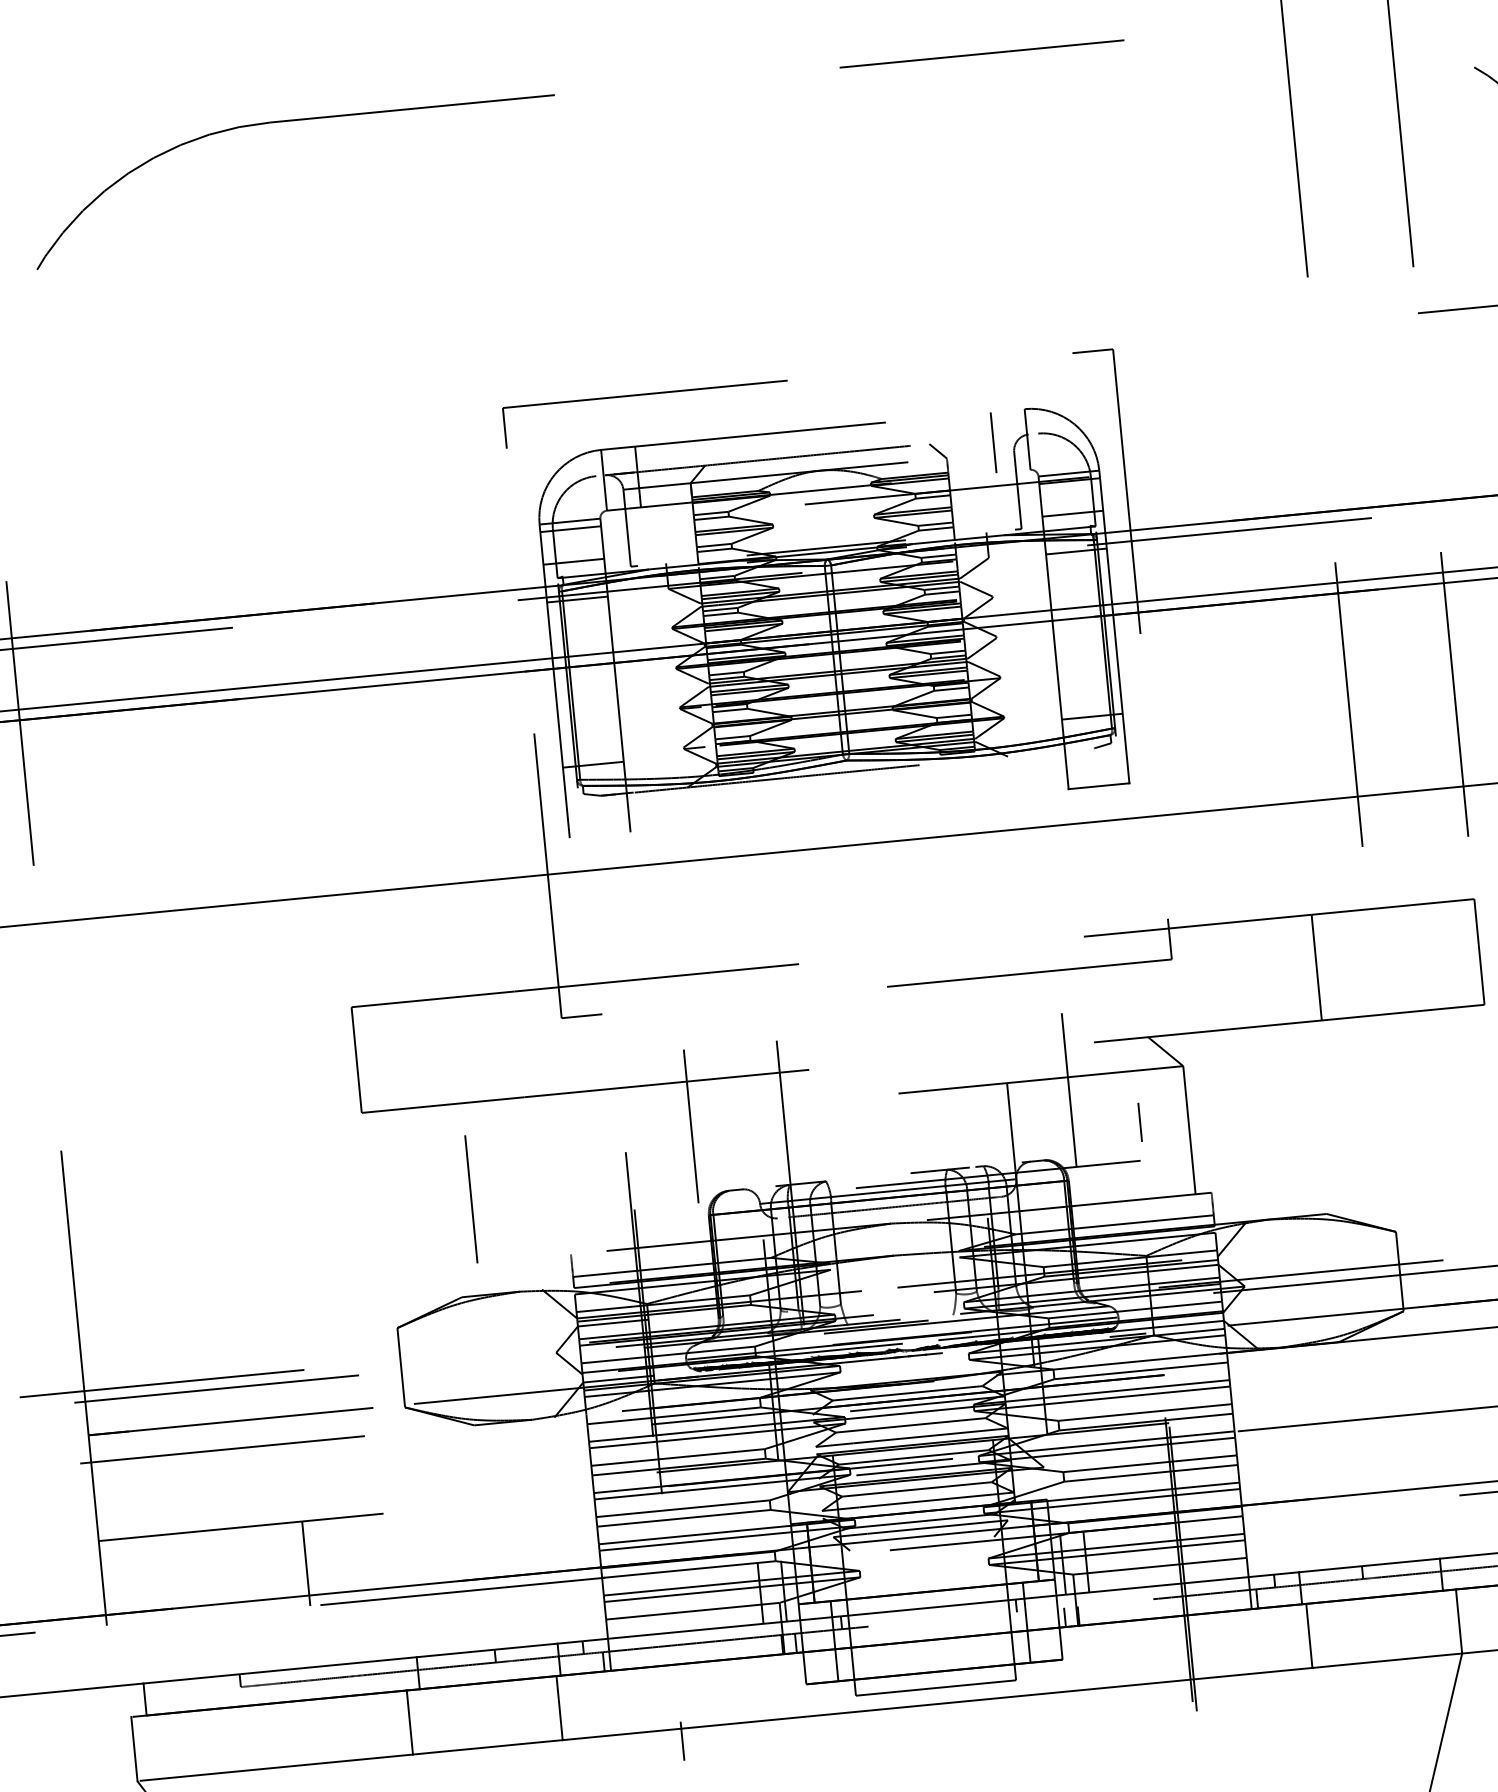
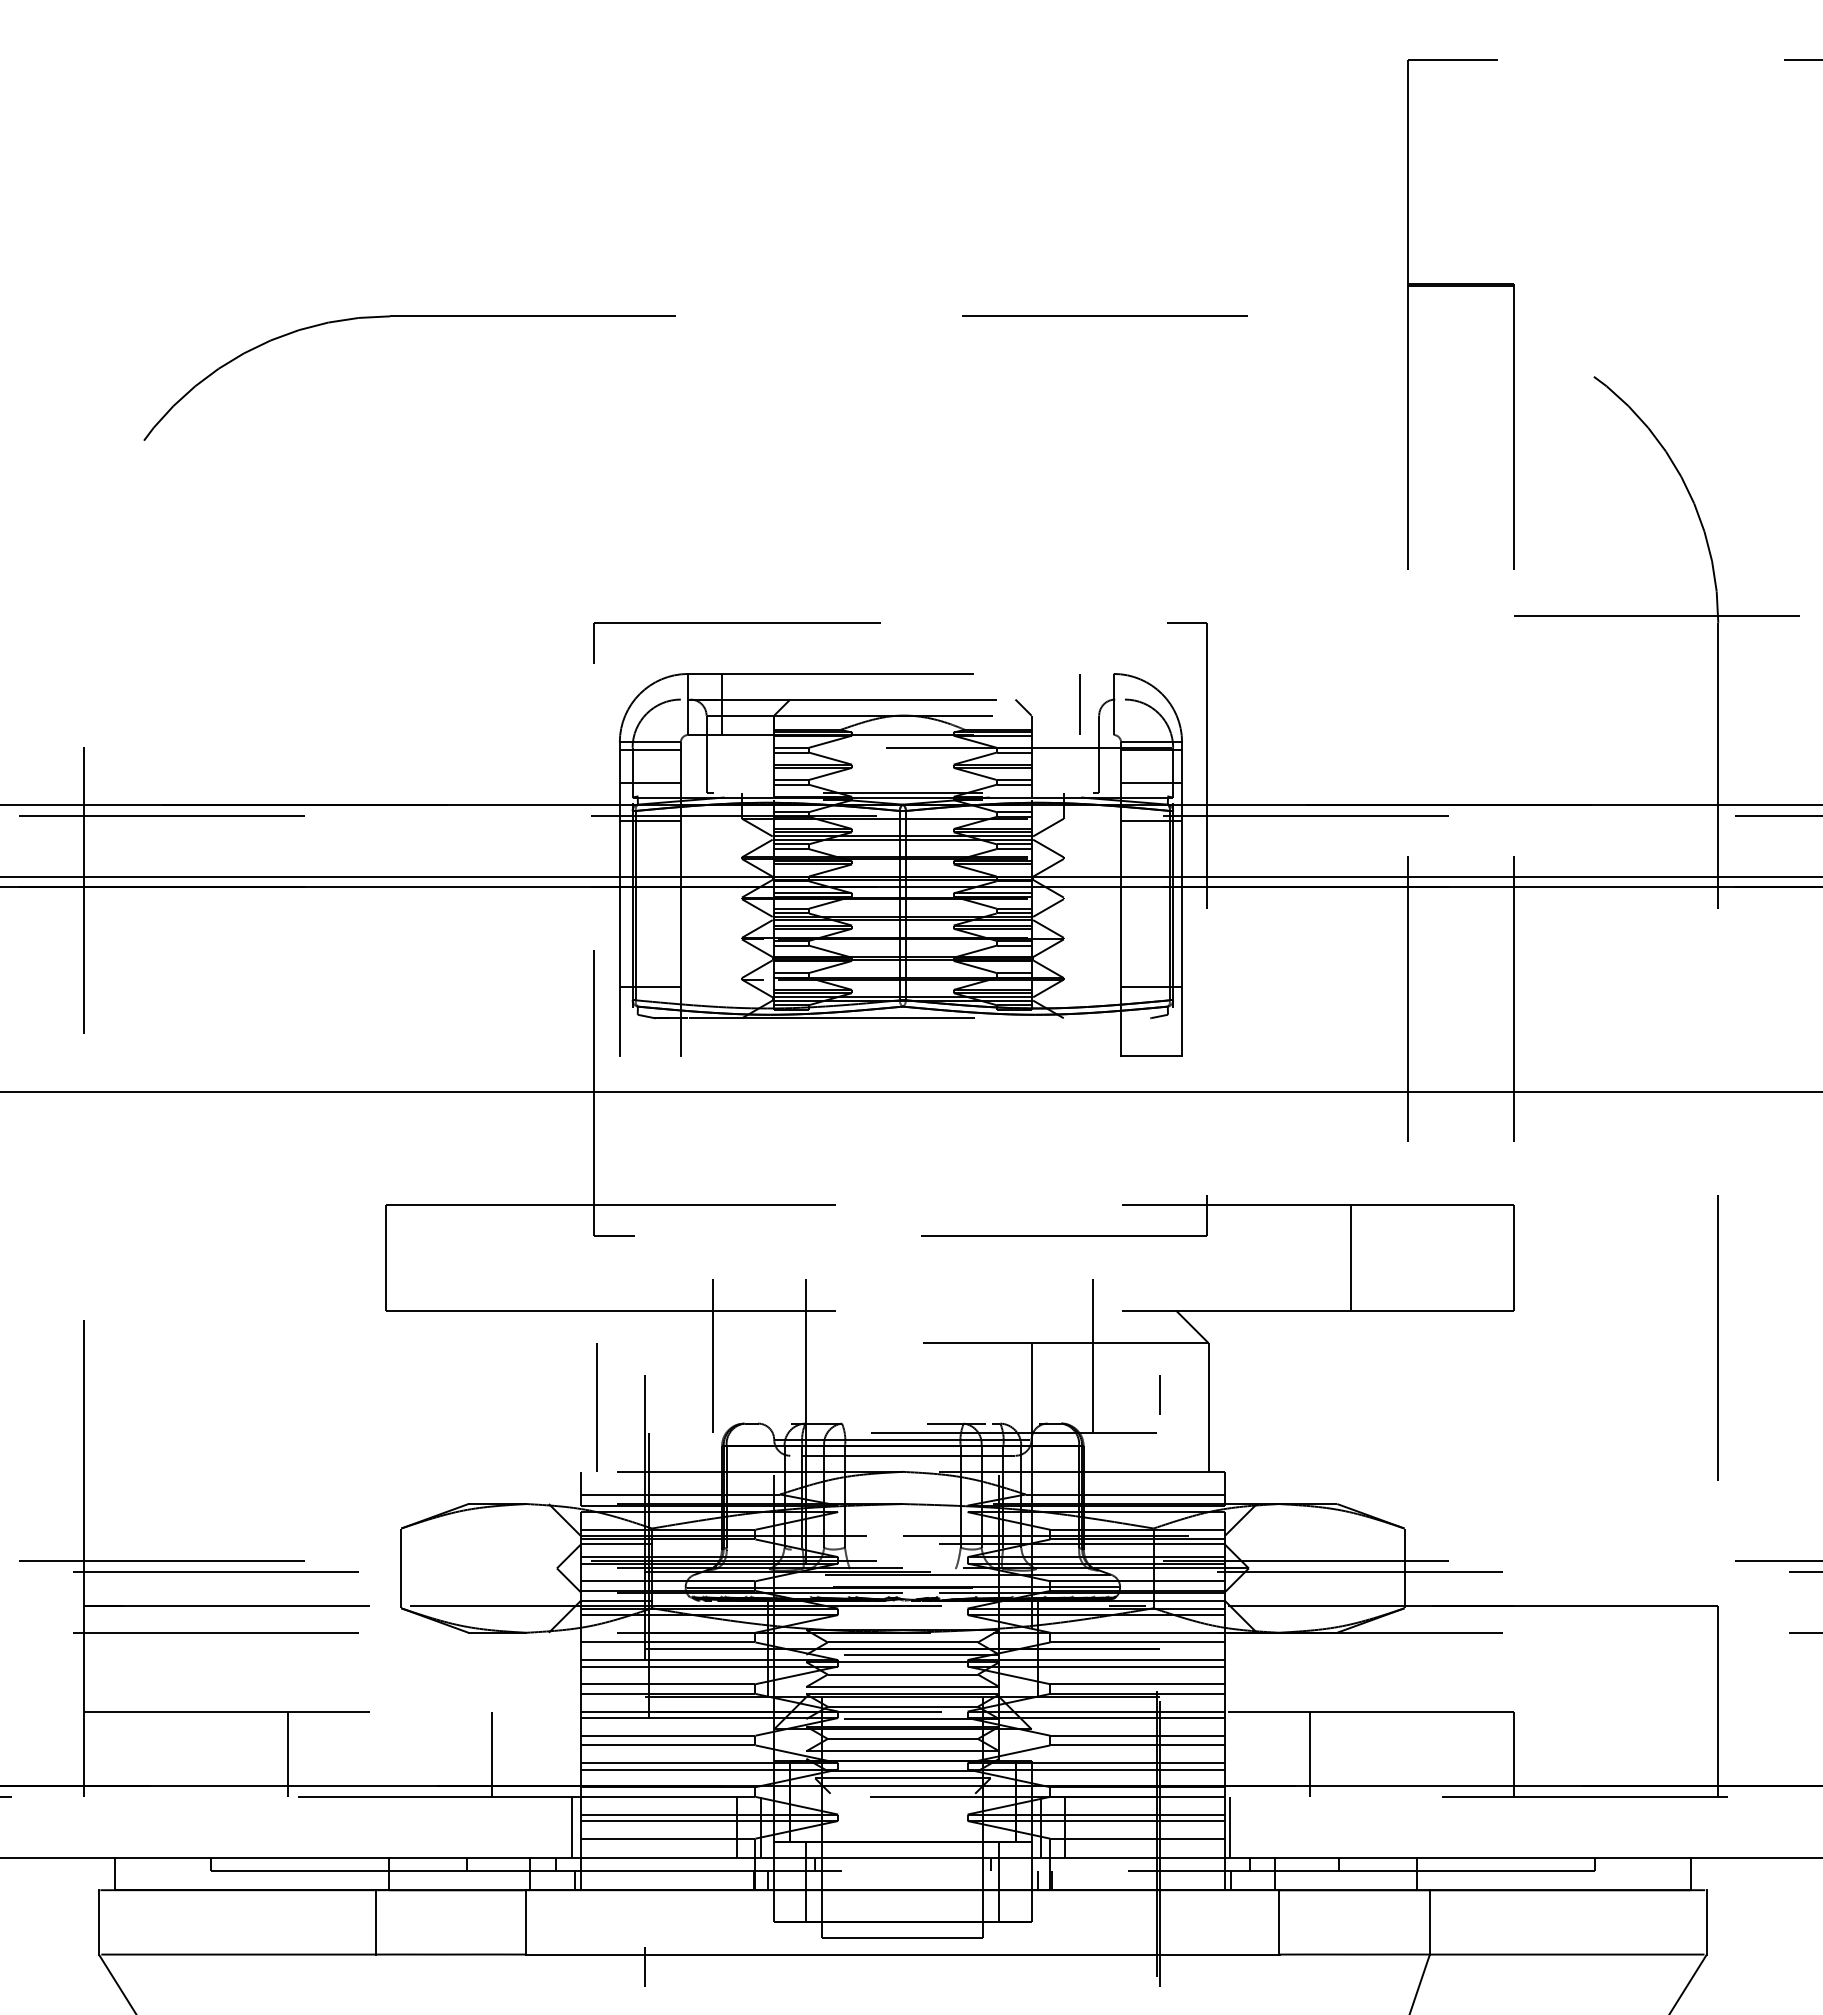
line: (470, 1199) -> (596, 1407), moved
line: (1323, 1464) -> (1309, 1753), added
line: (509, 1543) -> (492, 1753), added
line: (1251, 1546) -> (1230, 1827), added
line: (595, 1609) -> (571, 1827), added

